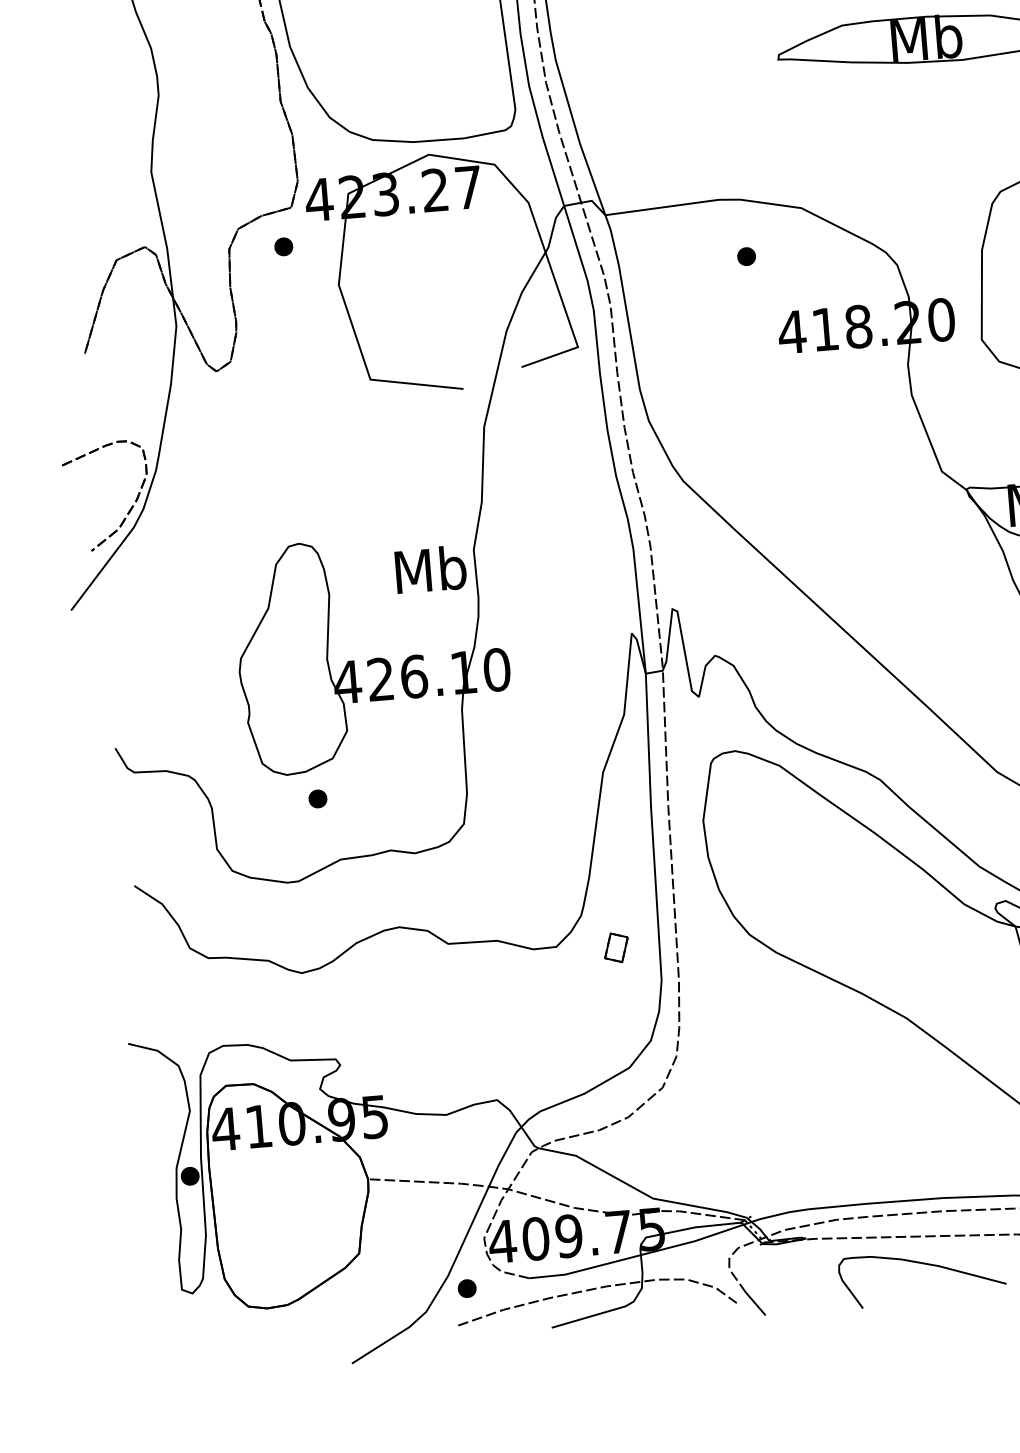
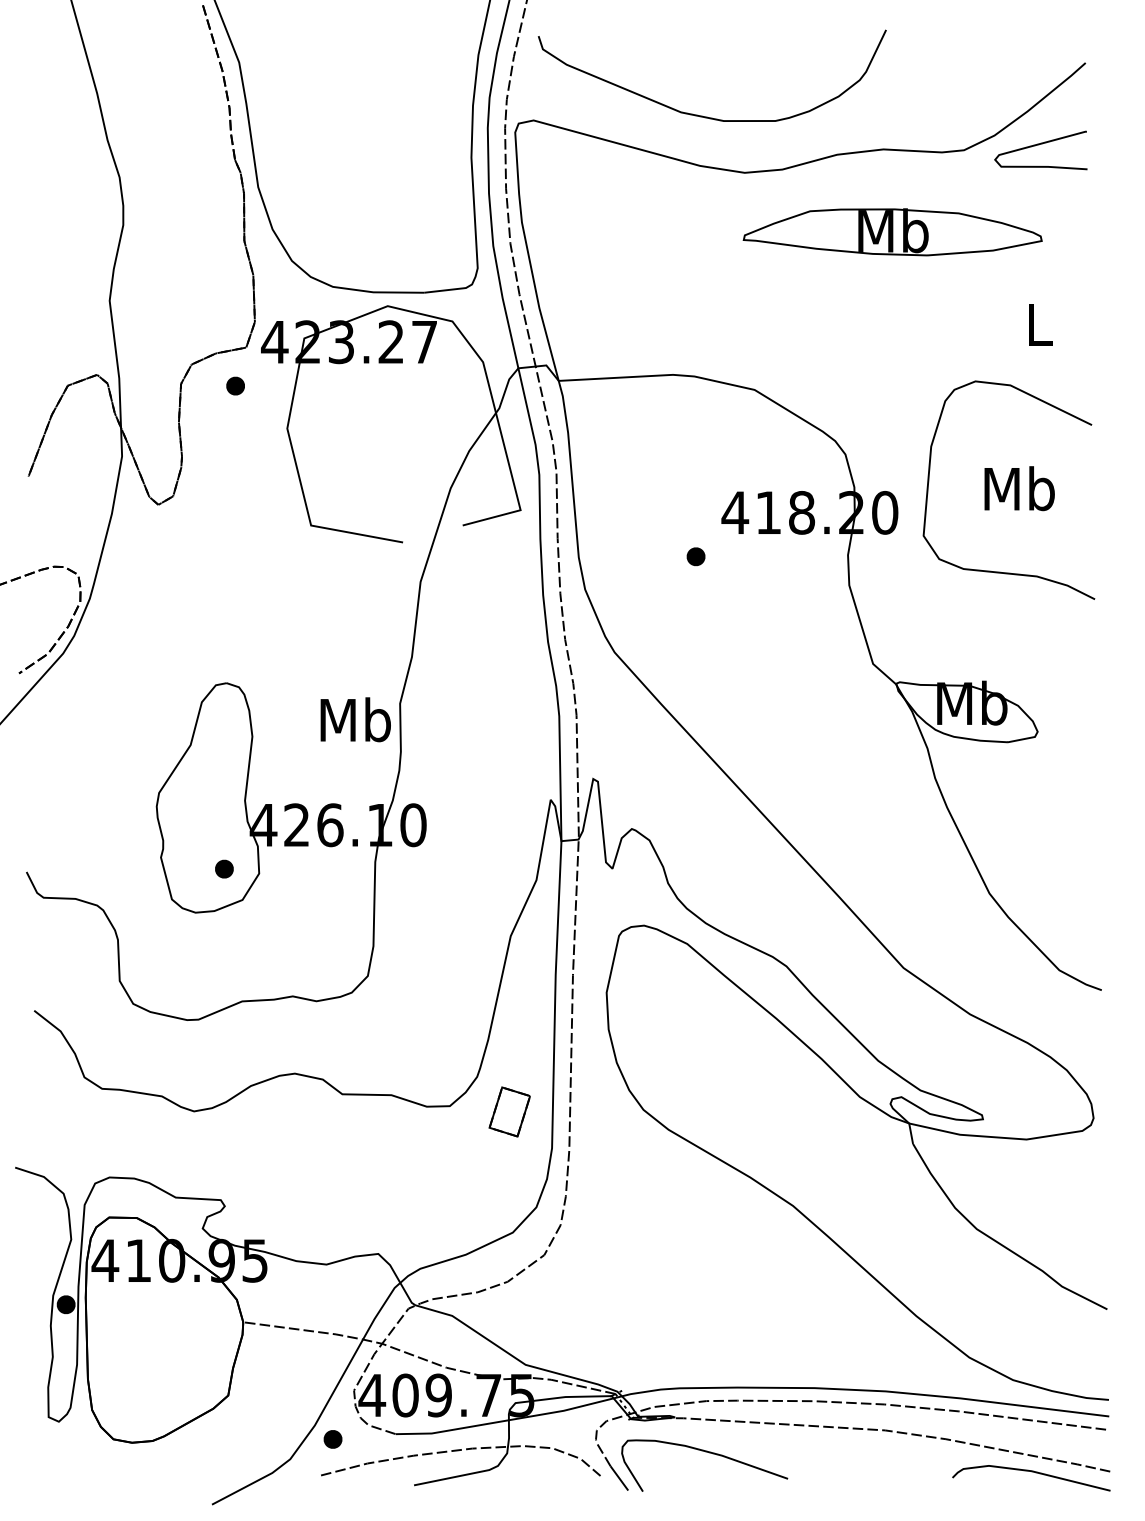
part: (746, 256) -> (695, 556), moved
part: (317, 798) -> (224, 868), moved
part: (616, 947) -> (509, 1111), size x1.67
curve: (926, 1265) -> (709, 1453), moved

